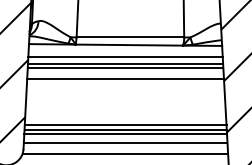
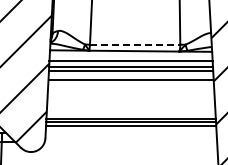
line: (130, 37) -> (135, 44), solid -> dashed
line: (124, 142) -> (130, 132), removed
line: (124, 153) -> (130, 142), removed

